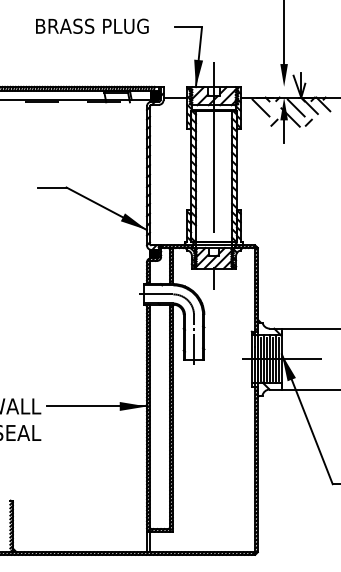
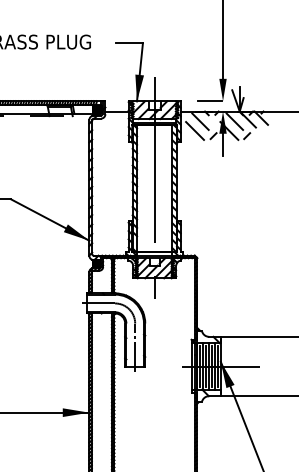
line: (270, 86) -> (209, 100), added
line: (255, 117) -> (195, 130), added

